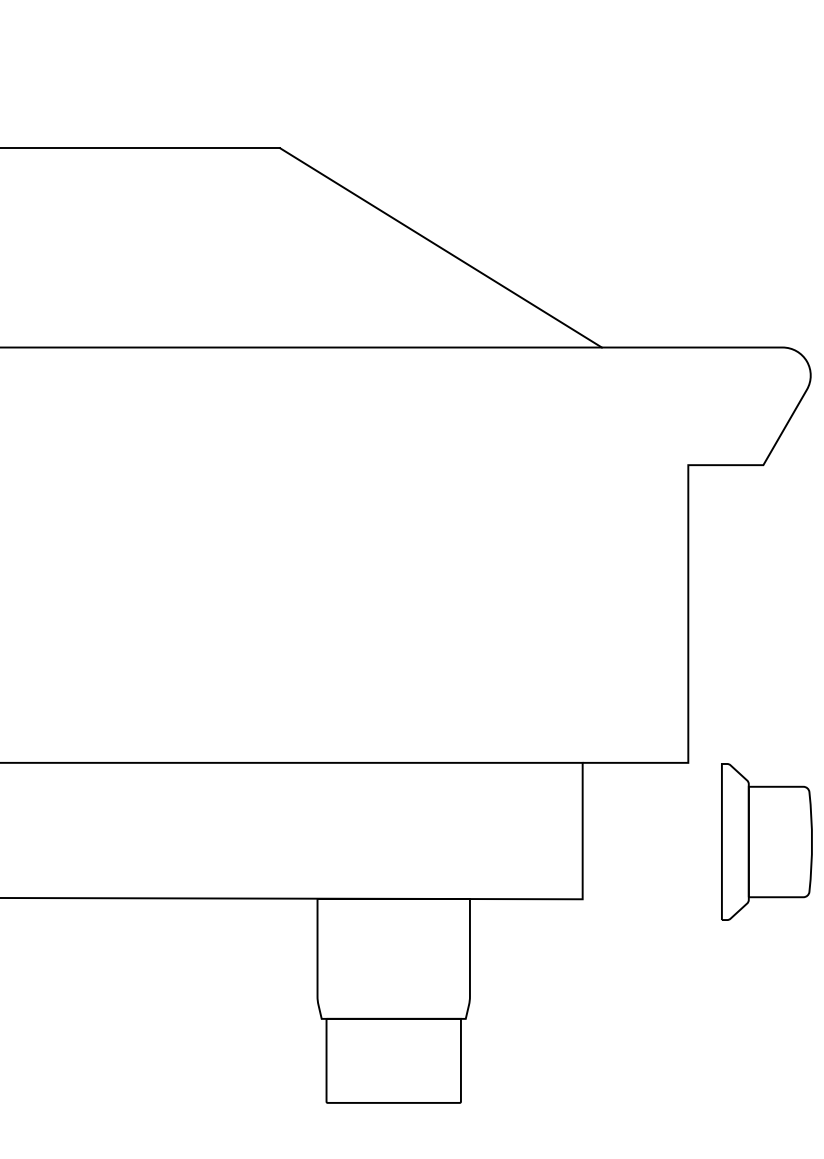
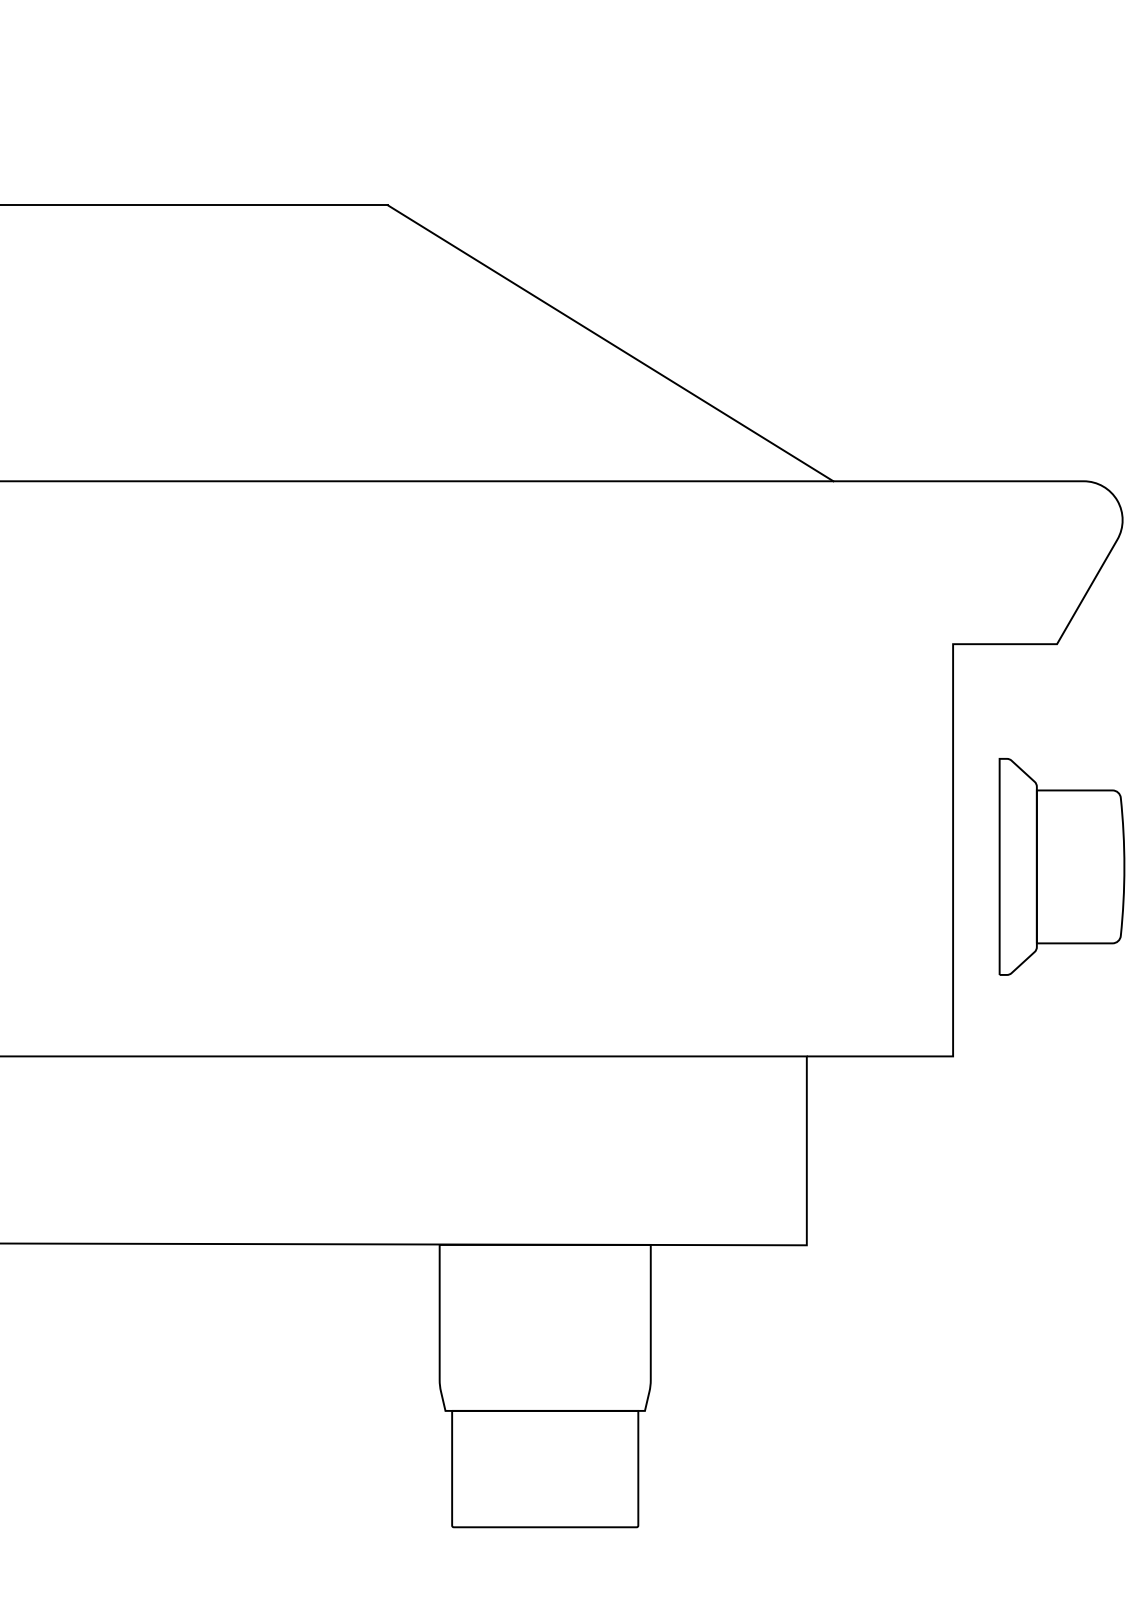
part: (766, 841) -> (1061, 866), moved

